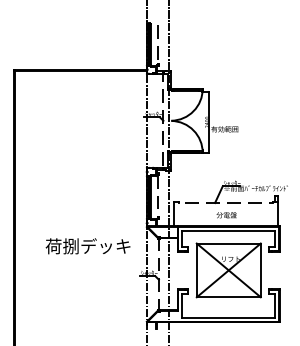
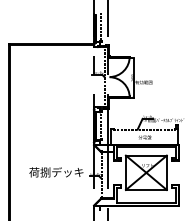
text: (88, 246) -> (56, 172), moved

